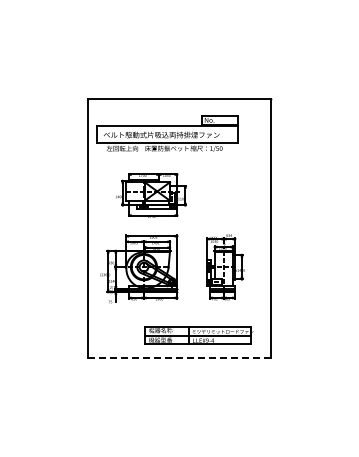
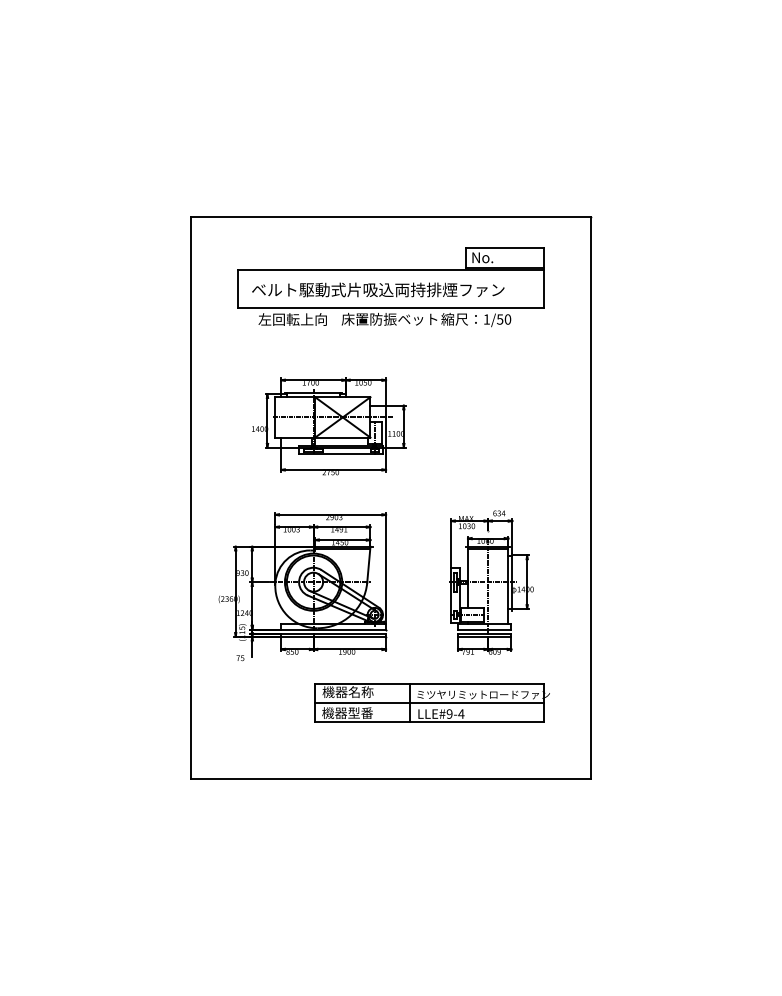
part: (167, 133) -> (391, 286), moved
part: (198, 335) -> (430, 702), moved
line: (179, 357) -> (391, 779), dashed -> solid

